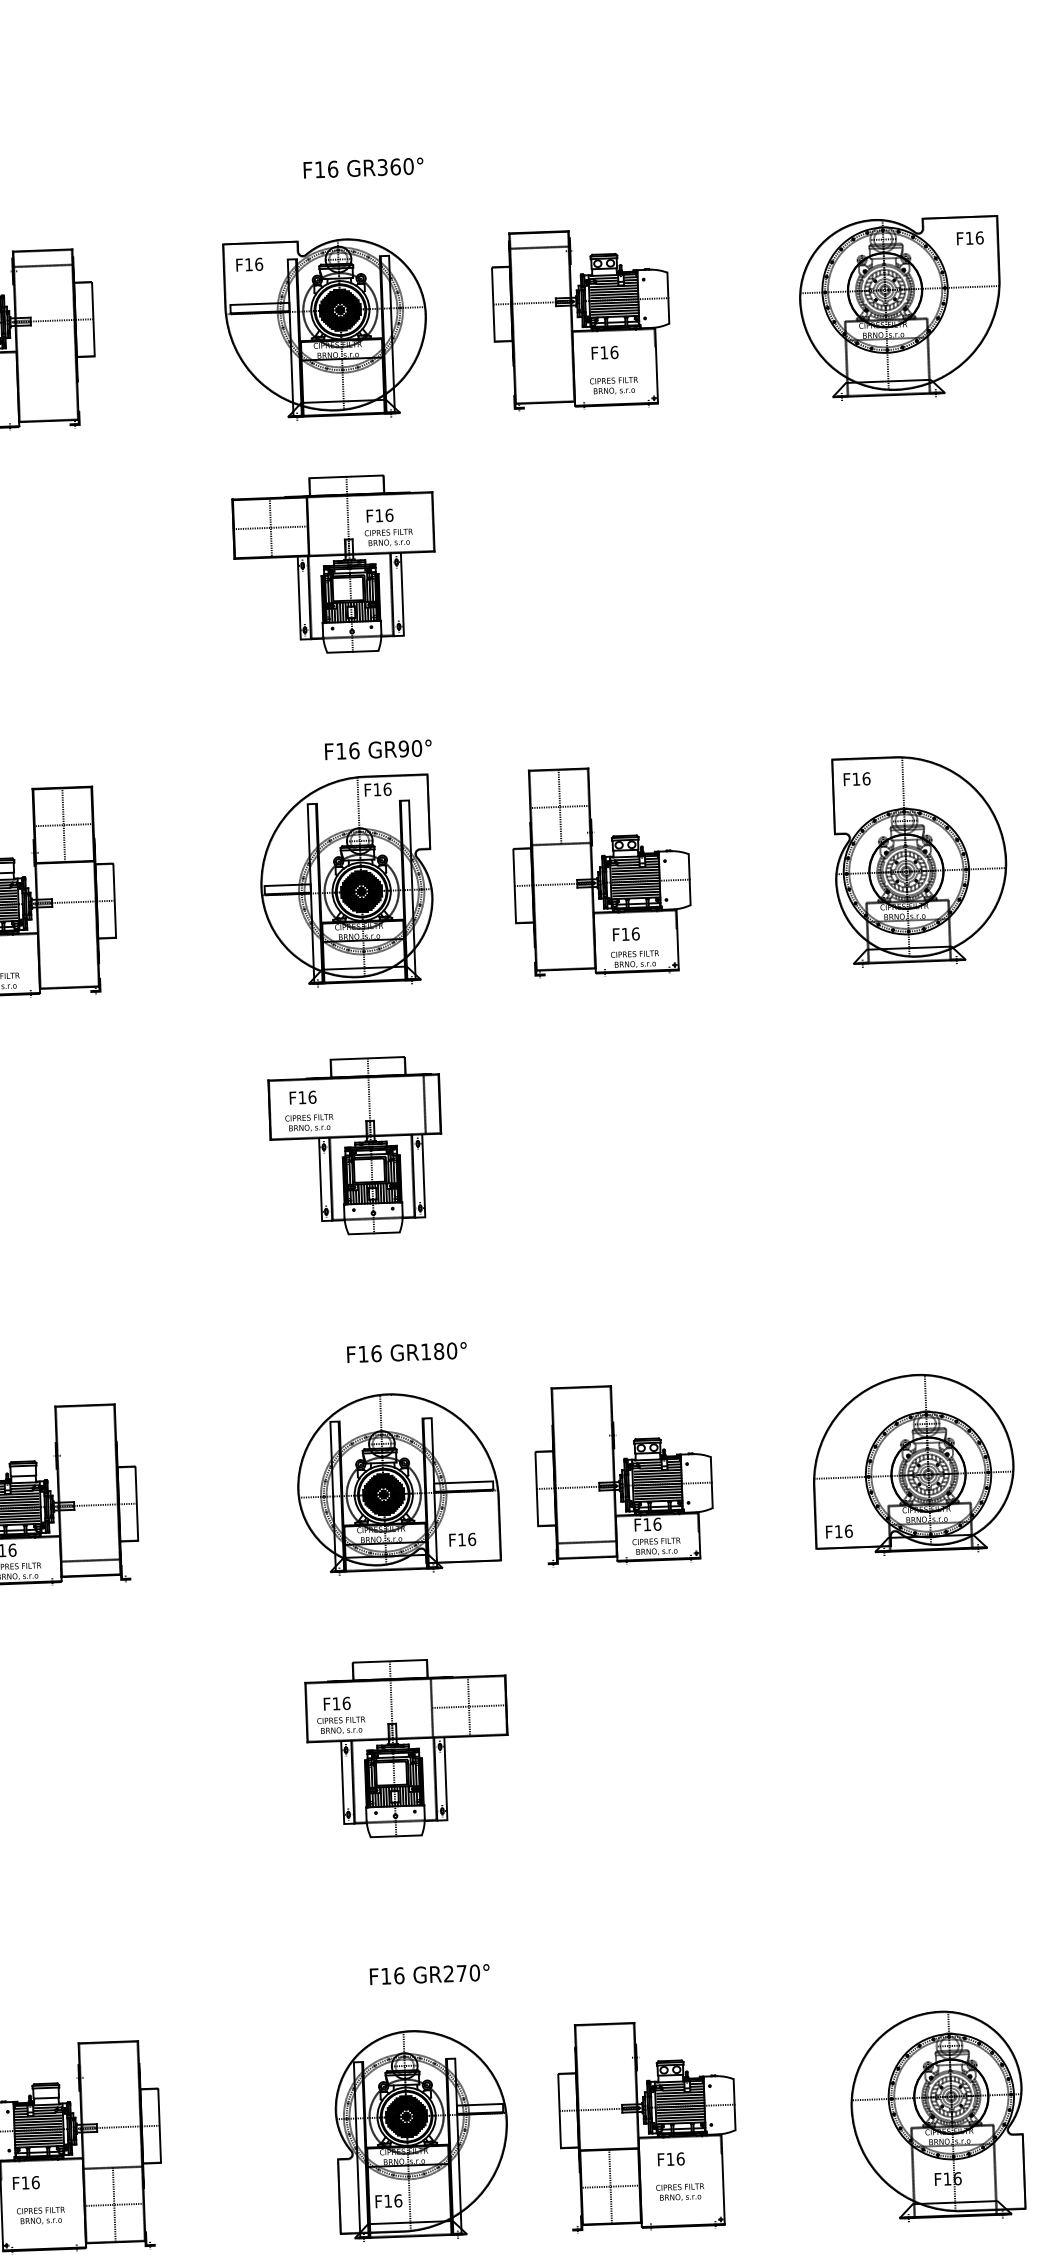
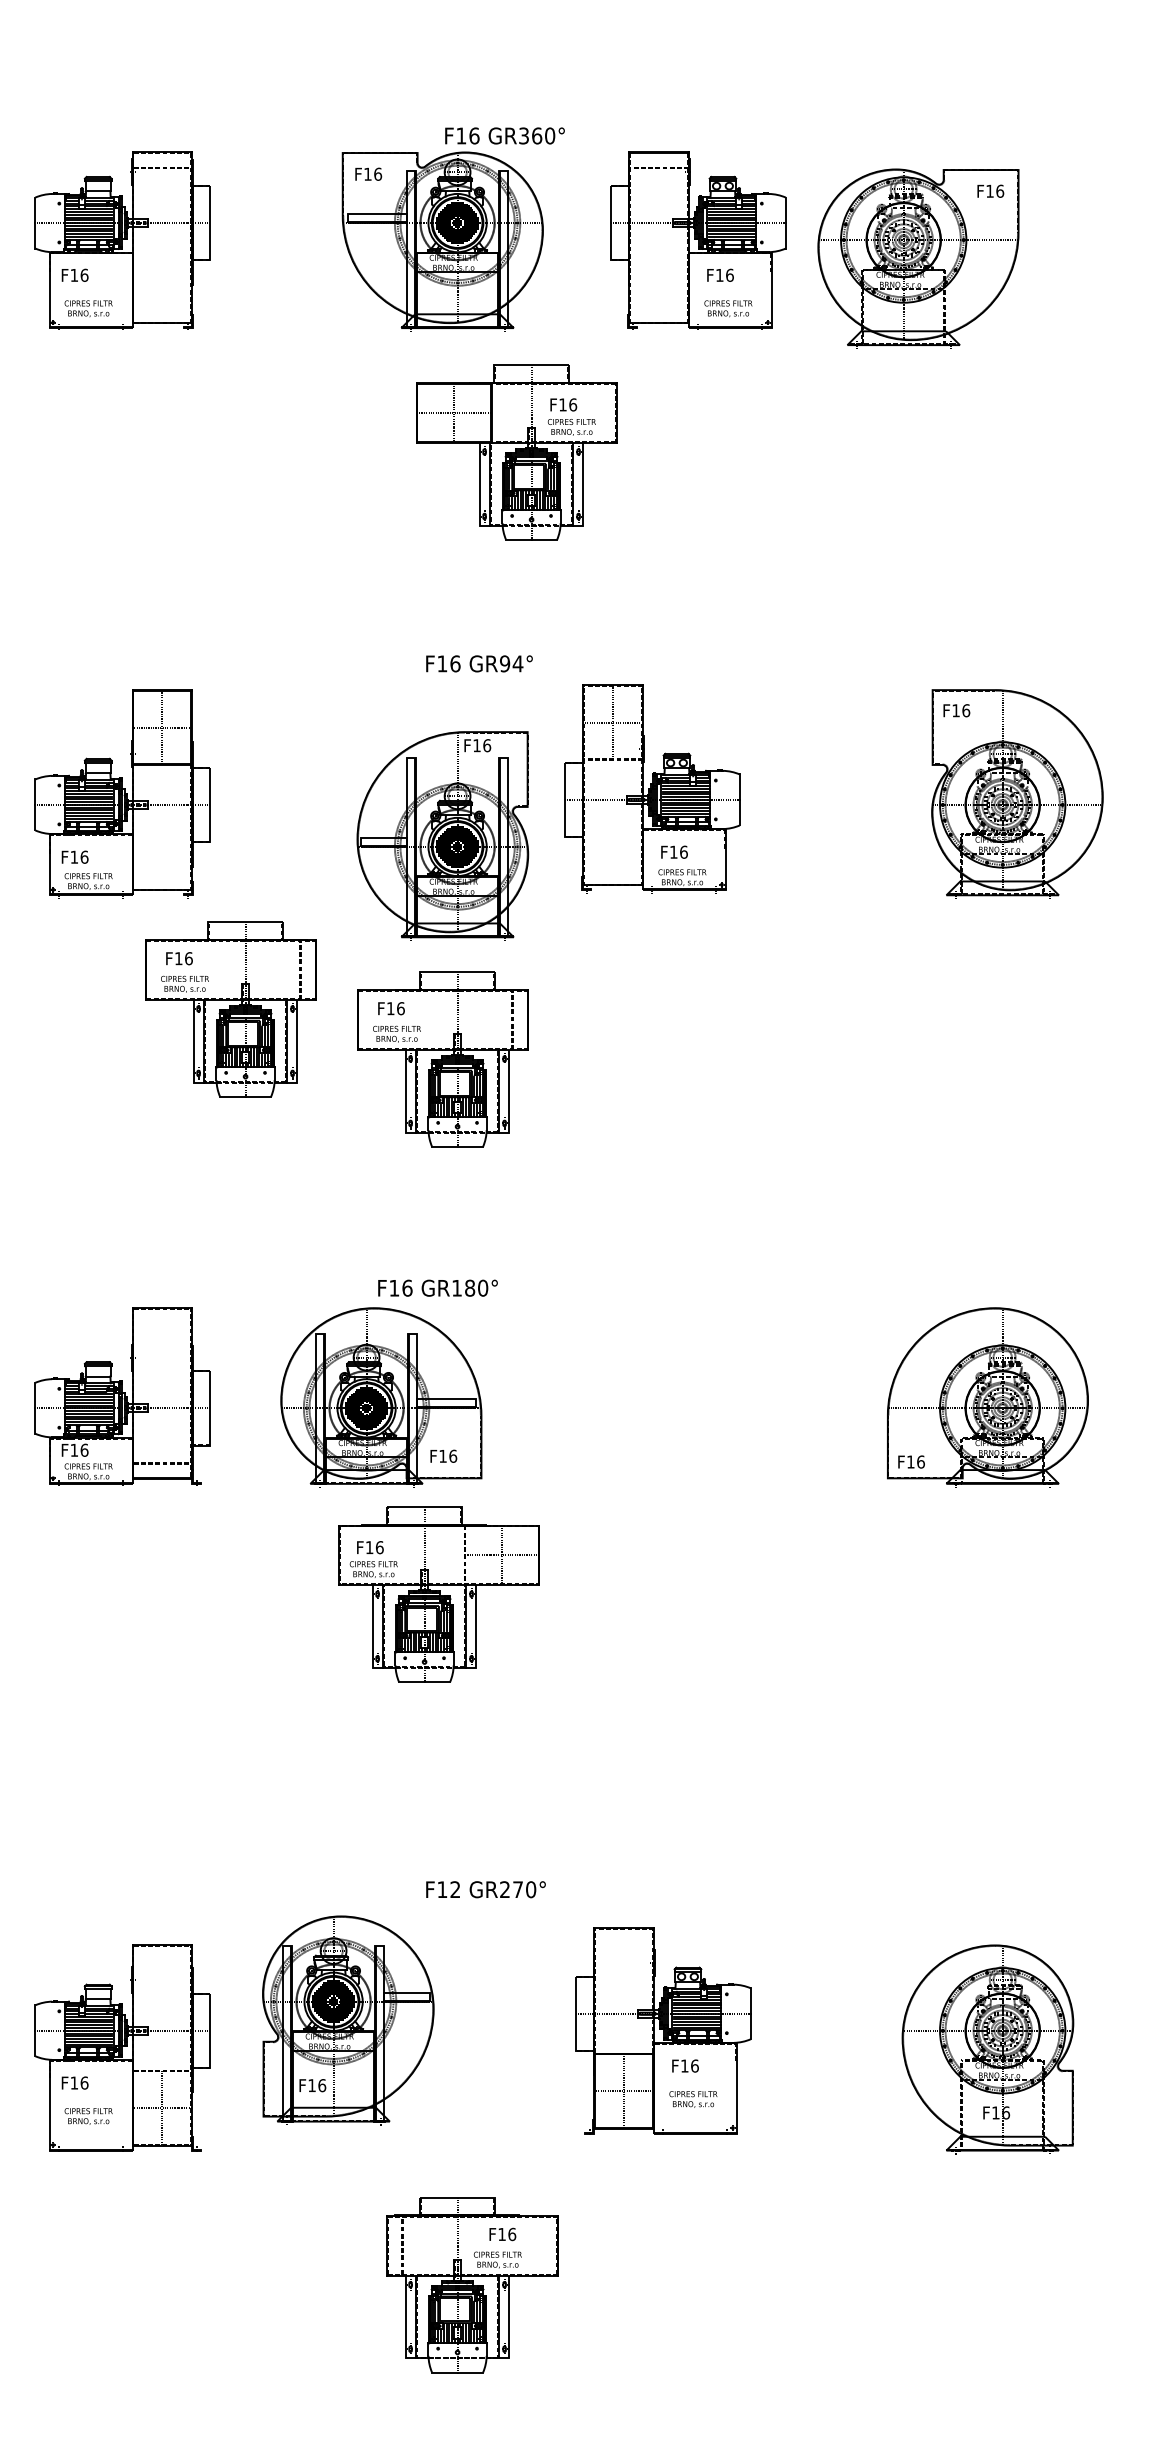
text: (363, 167) -> (504, 135), moved
part: (900, 308) -> (918, 258), moved
part: (334, 565) -> (516, 452), moved
text: (416, 748) -> (517, 663), GR90° -> GR94°
part: (601, 871) -> (652, 788), moved
part: (346, 880) -> (442, 835), moved
part: (142, 1104) -> (230, 1009), added
text: (406, 1351) -> (437, 1287), moved
part: (624, 1474) -> (698, 1396), removed
part: (398, 1483) -> (381, 1397), moved
part: (406, 1748) -> (438, 1594), moved
text: (399, 1975) -> (455, 1889), F16 -> F12
part: (647, 2124) -> (663, 2030), moved
part: (422, 2134) -> (348, 2020), moved

